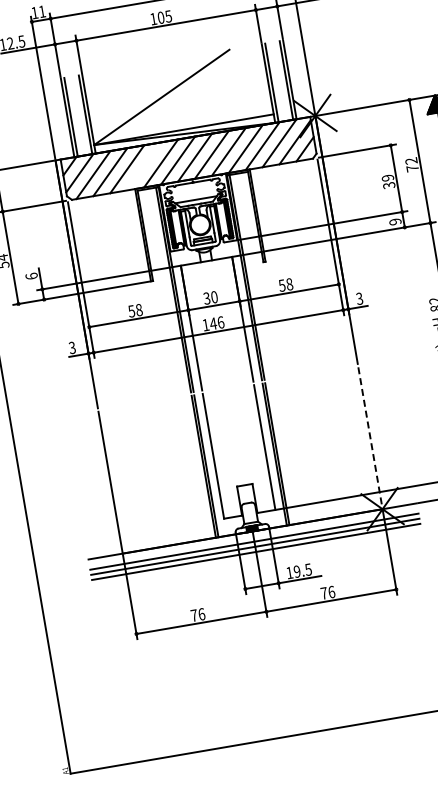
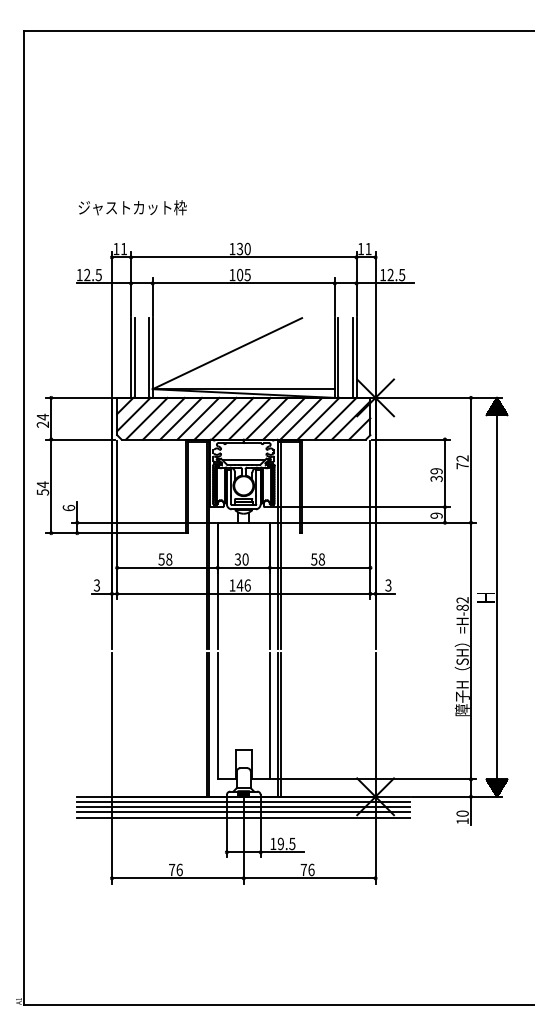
line: (144, 166) -> (198, 418), added
line: (370, 437) -> (375, 724), dashed -> solid
line: (253, 537) -> (243, 802), added

